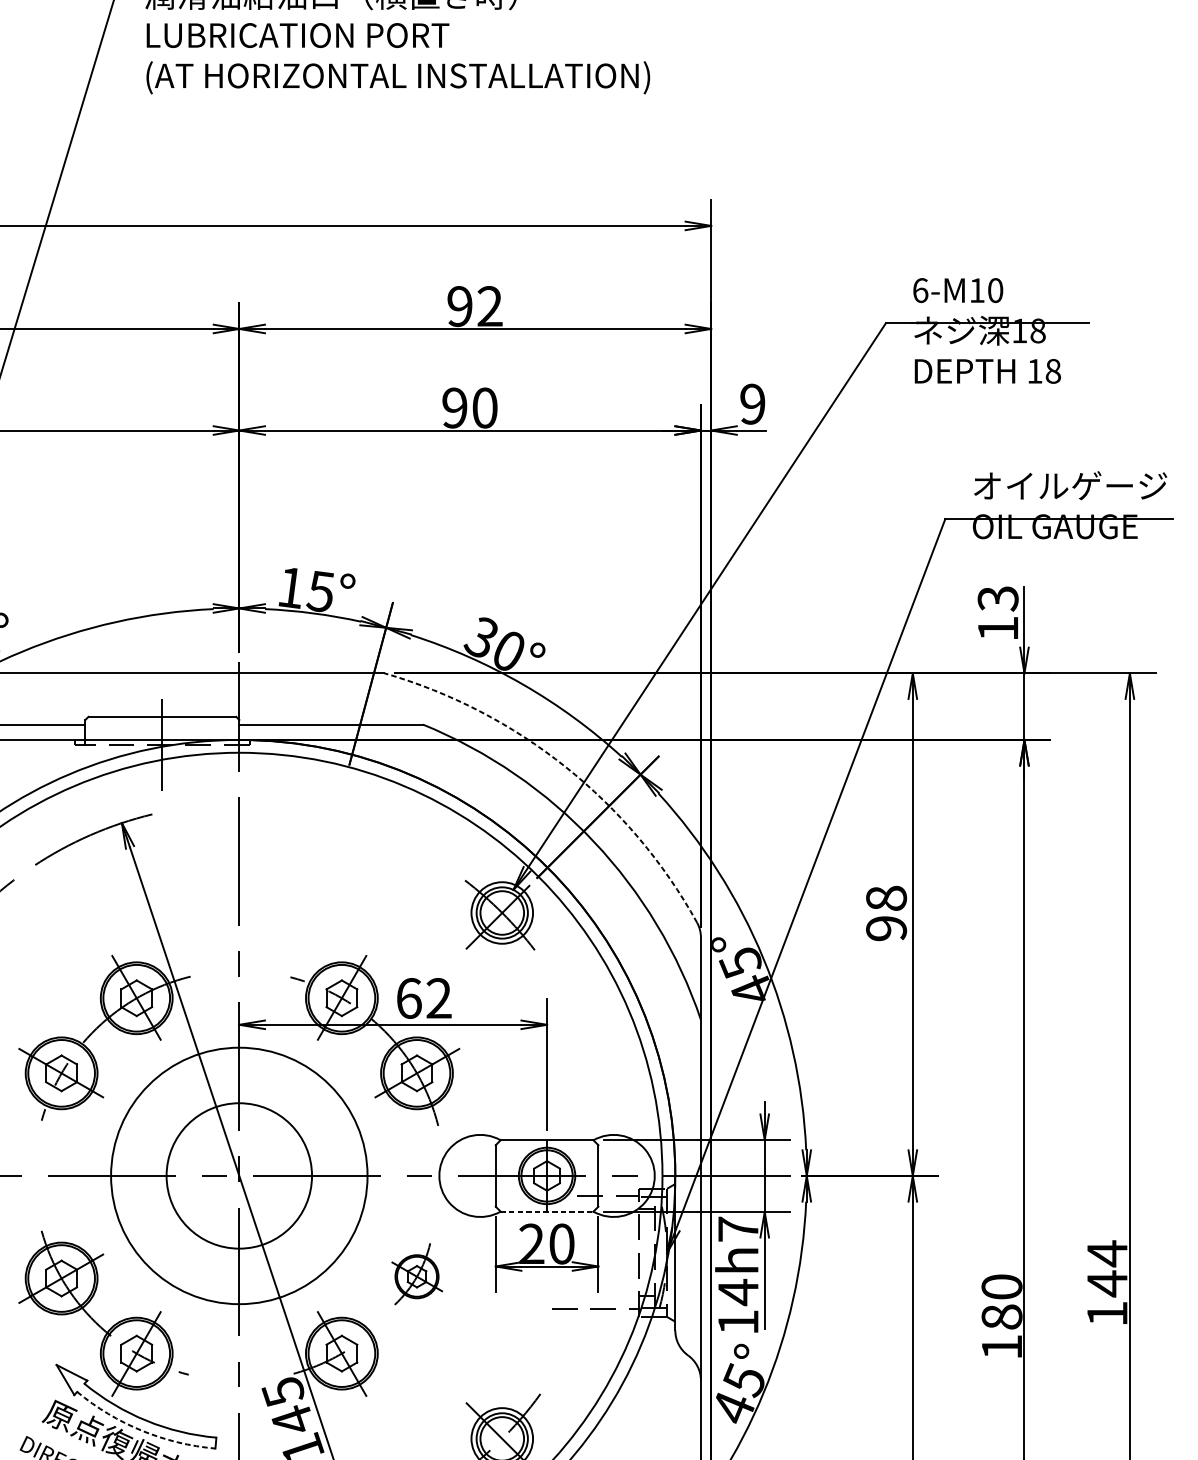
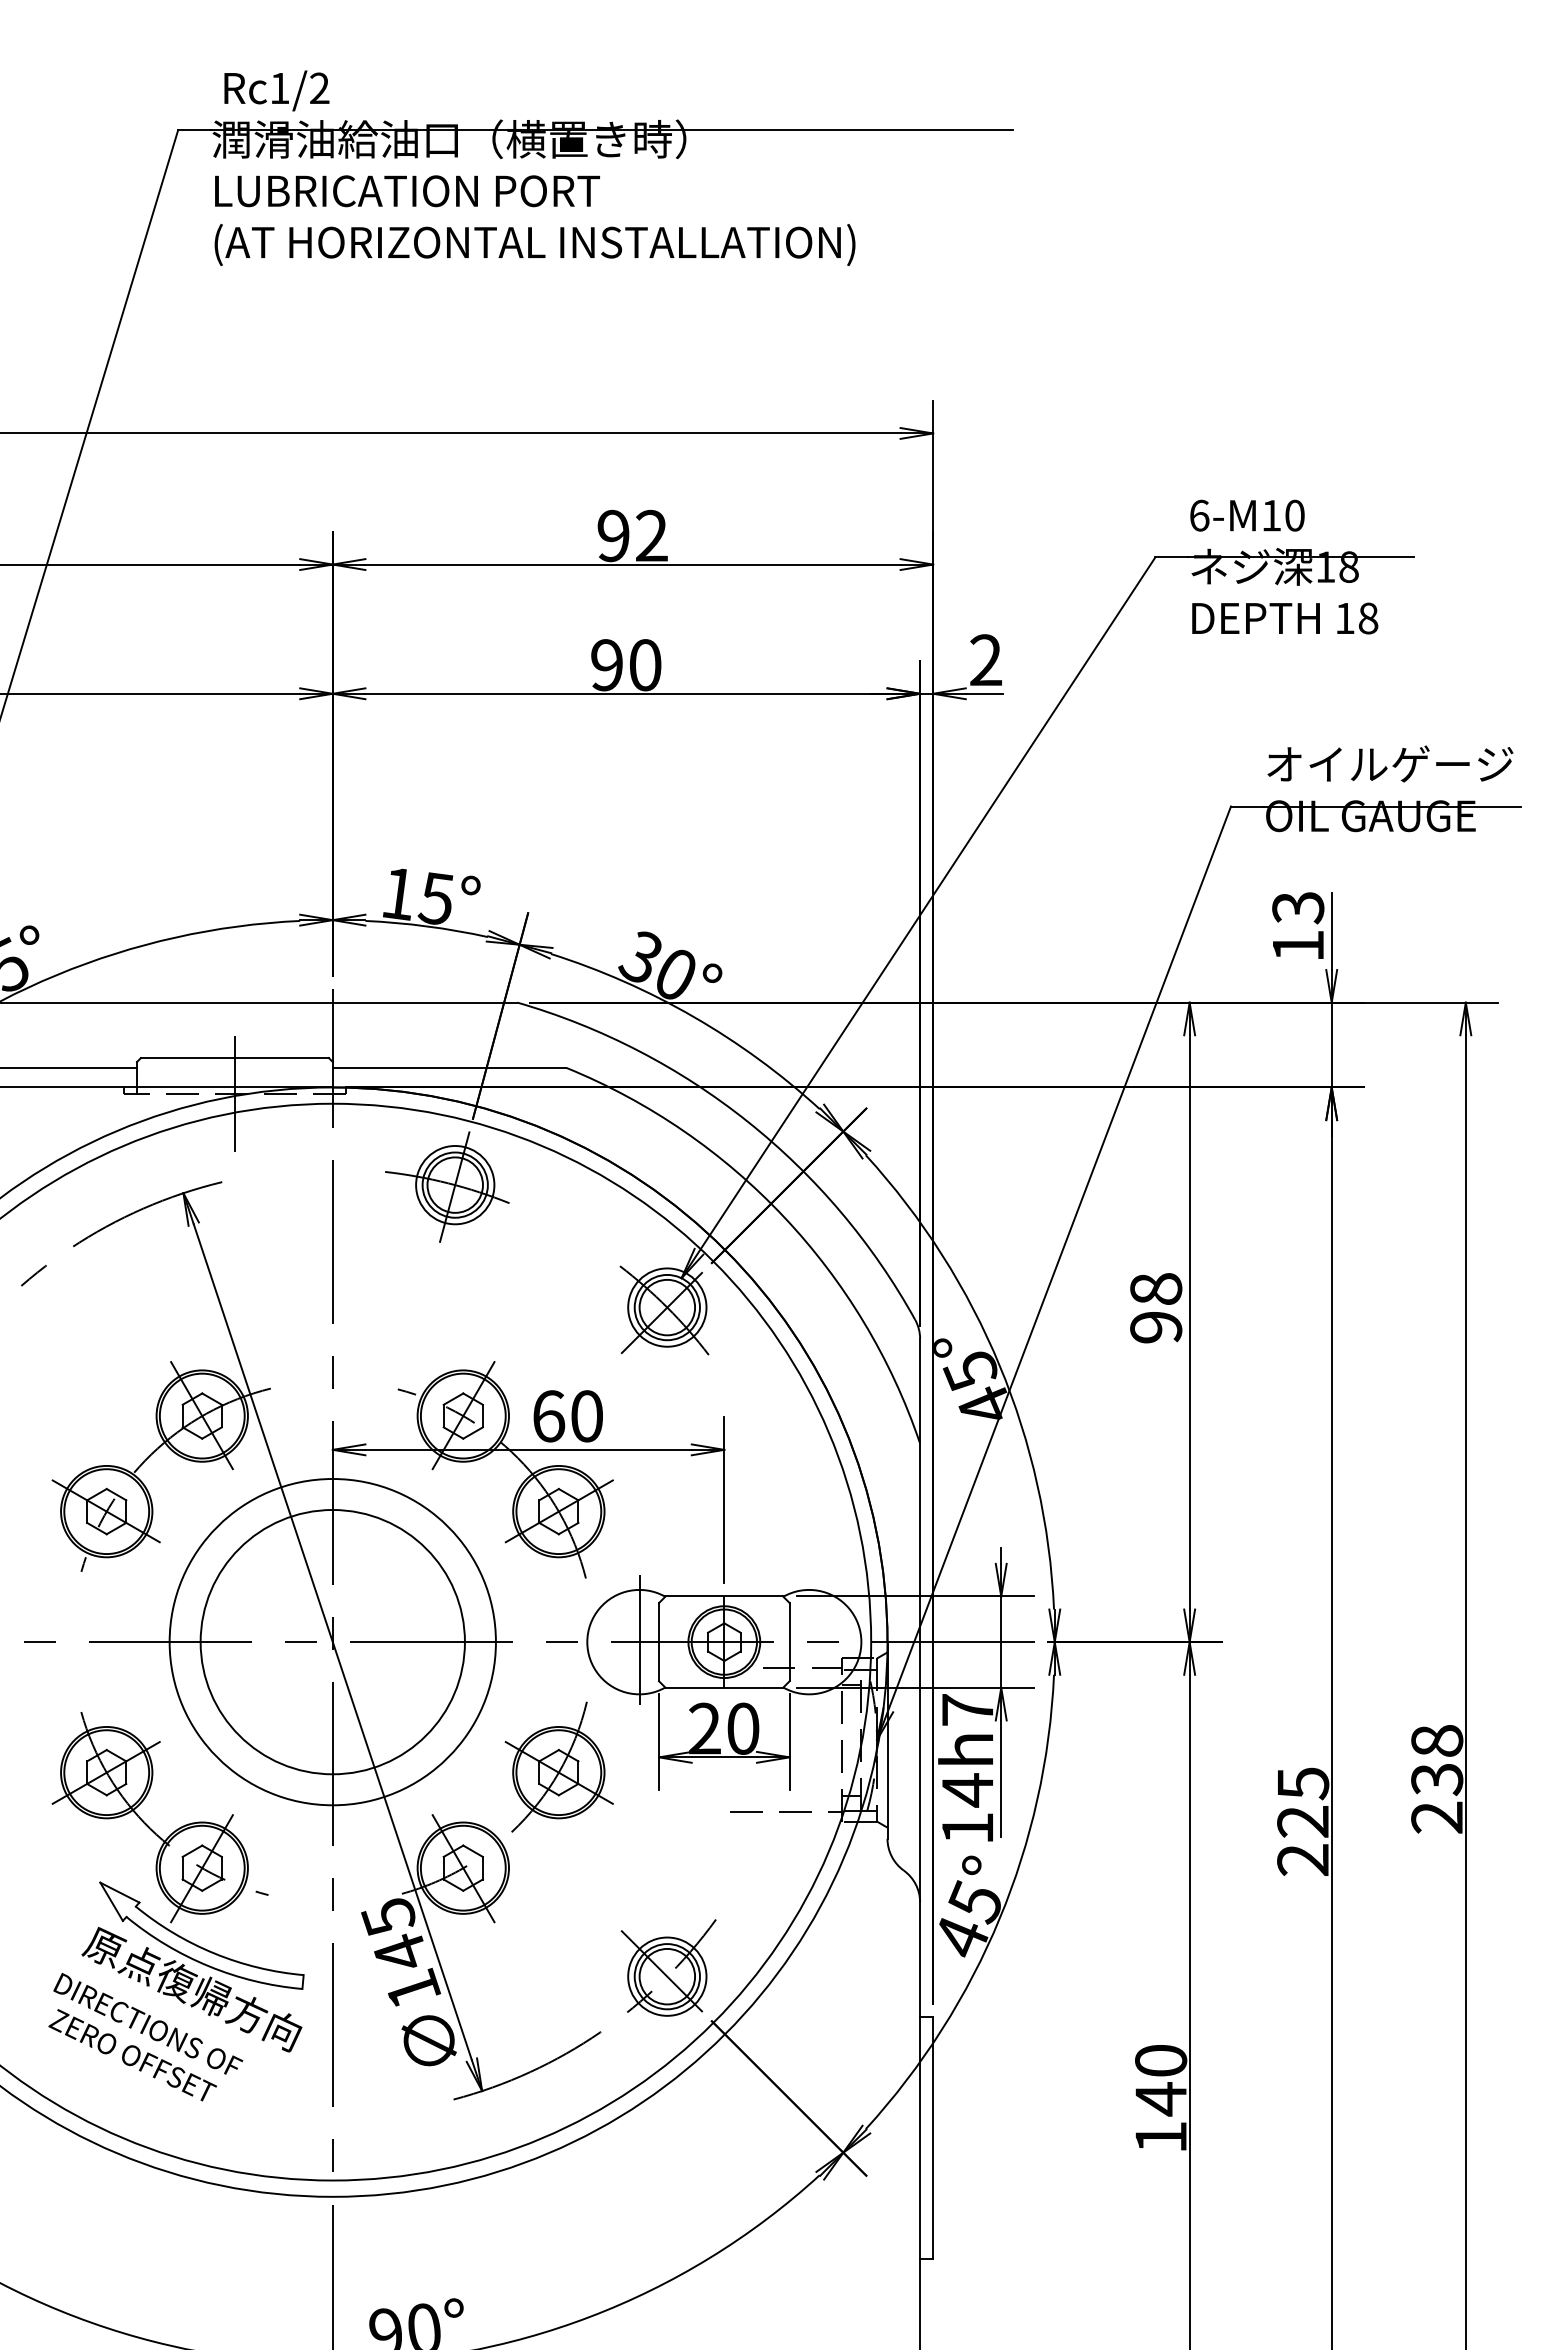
text: (752, 404) -> (985, 660), 9 -> 2
arc: (565, 766) -> (747, 1121), dashed -> solid
part: (329, 817) -> (447, 1186), added
text: (438, 998) -> (586, 1416), 62 -> 60
line: (480, 1173) -> (639, 1639), added
circle: (239, 1176) -> (332, 1642), size x1.43
line: (547, 1211) -> (724, 1687), dashed -> solid
part: (416, 1273) -> (558, 1766), size x1.67
text: (1107, 1283) -> (1437, 1778), 144 -> 238
text: (1002, 1316) -> (1303, 1821), 180 -> 225
arc: (142, 1430) -> (209, 1966), dashed -> solid

